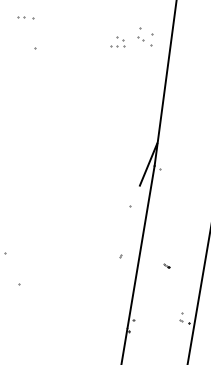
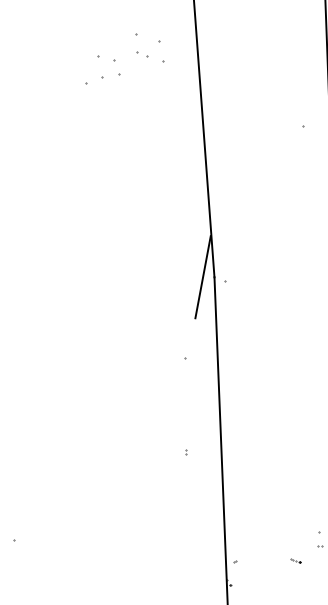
part: (117, 41) -> (100, 67), size x1.43
part: (166, 265) -> (295, 559), moved

